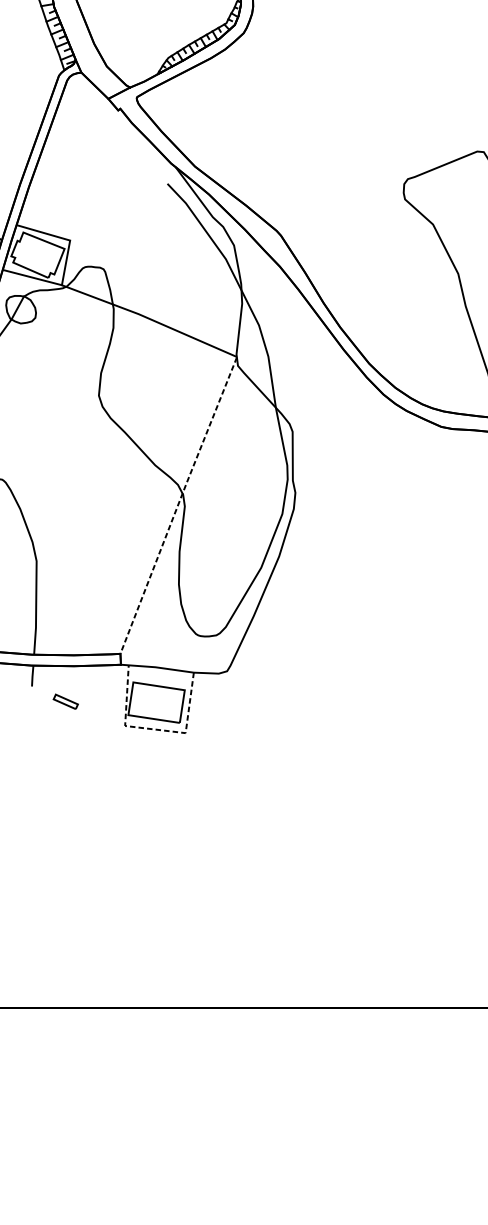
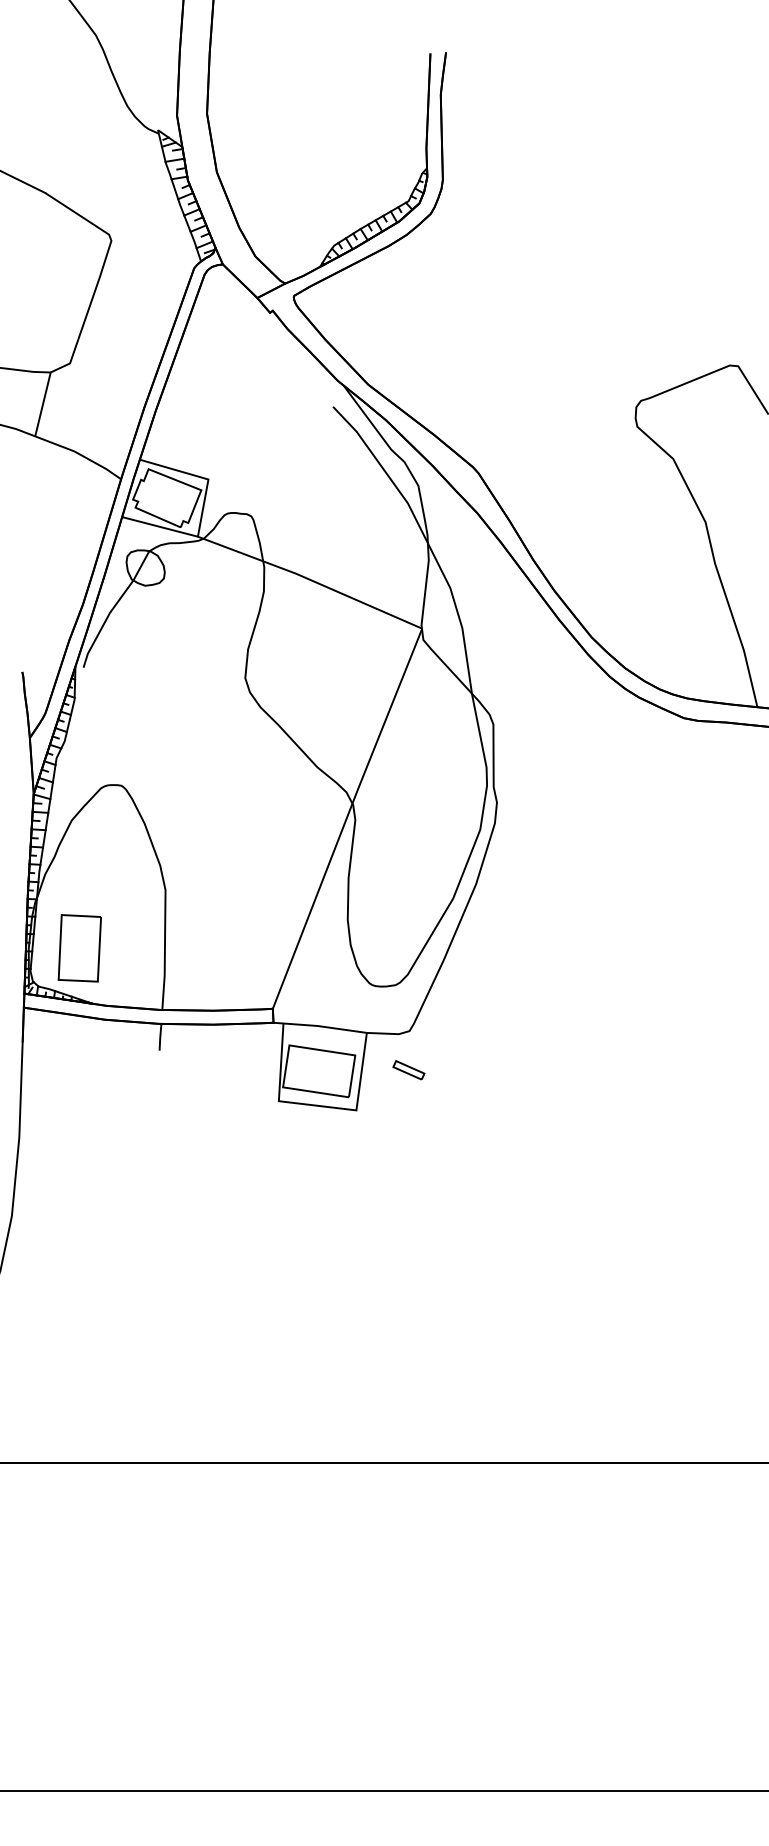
line: (177, 505) -> (346, 818), dashed -> solid
part: (65, 702) -> (408, 1070), moved
line: (156, 729) -> (318, 1105), dashed -> solid

